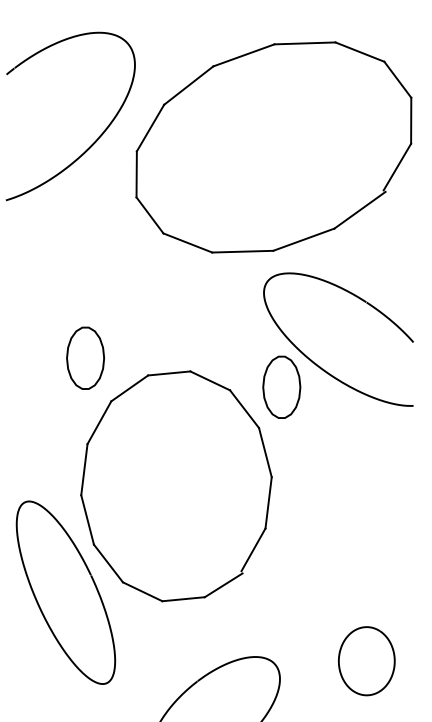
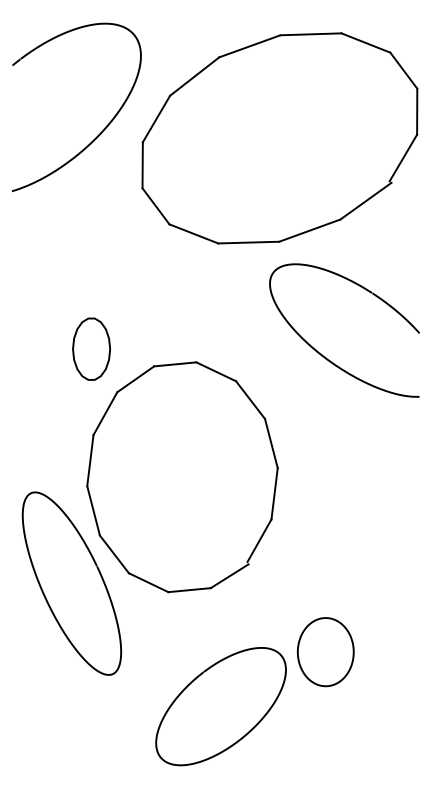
part: (281, 386) -> (287, 377), removed
curve: (340, 666) -> (299, 657), moved

